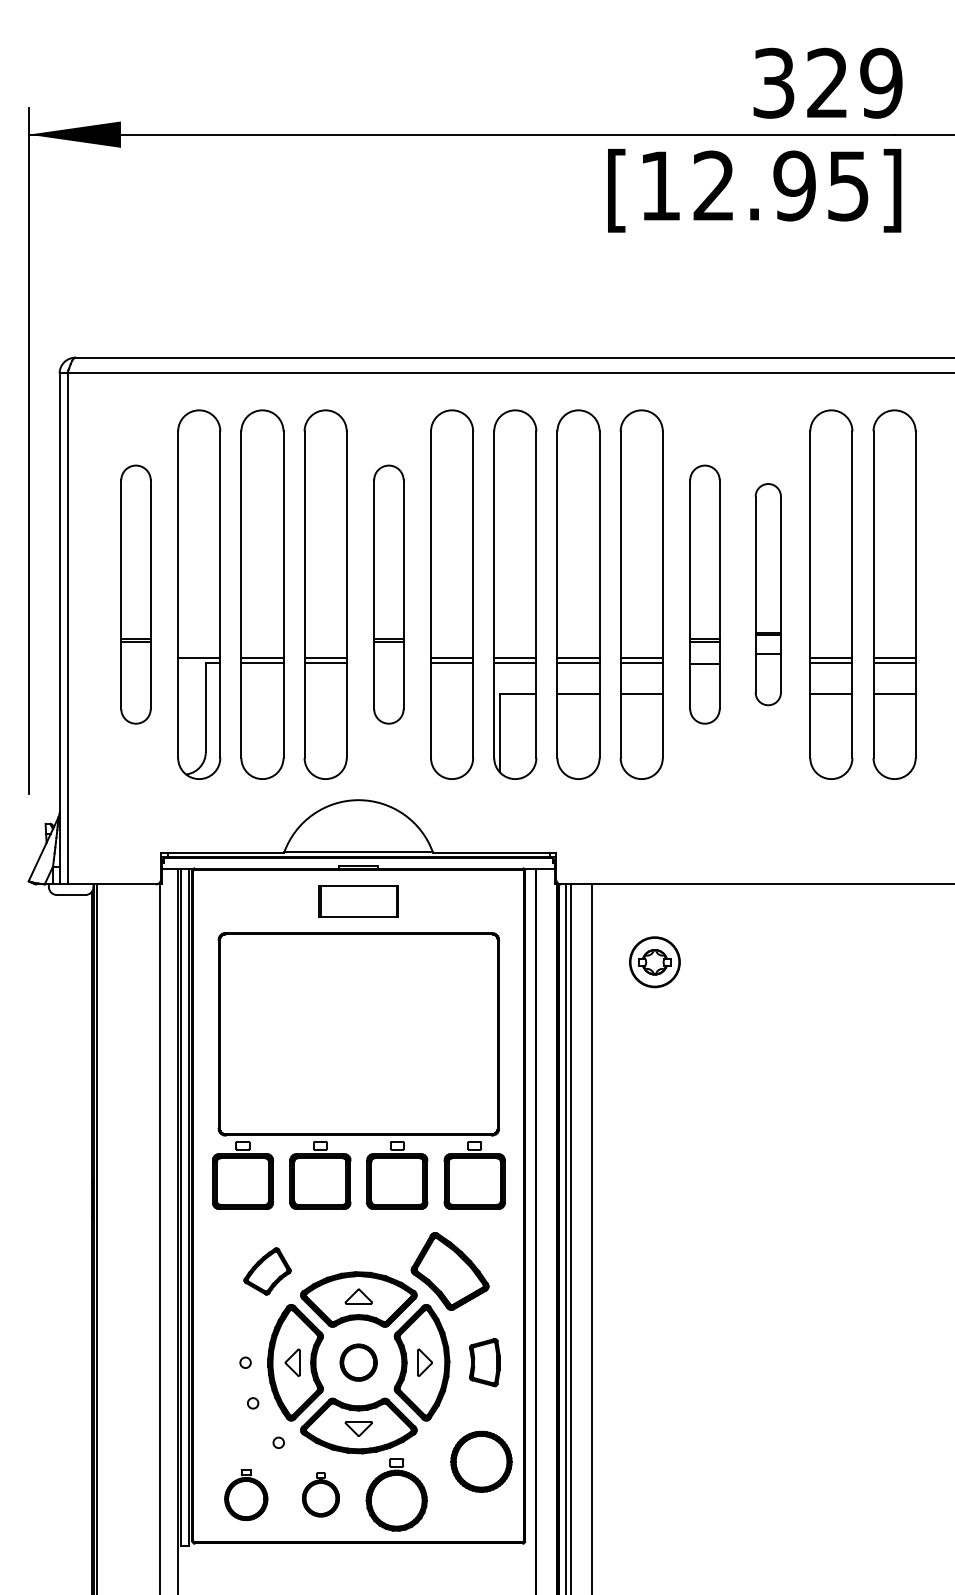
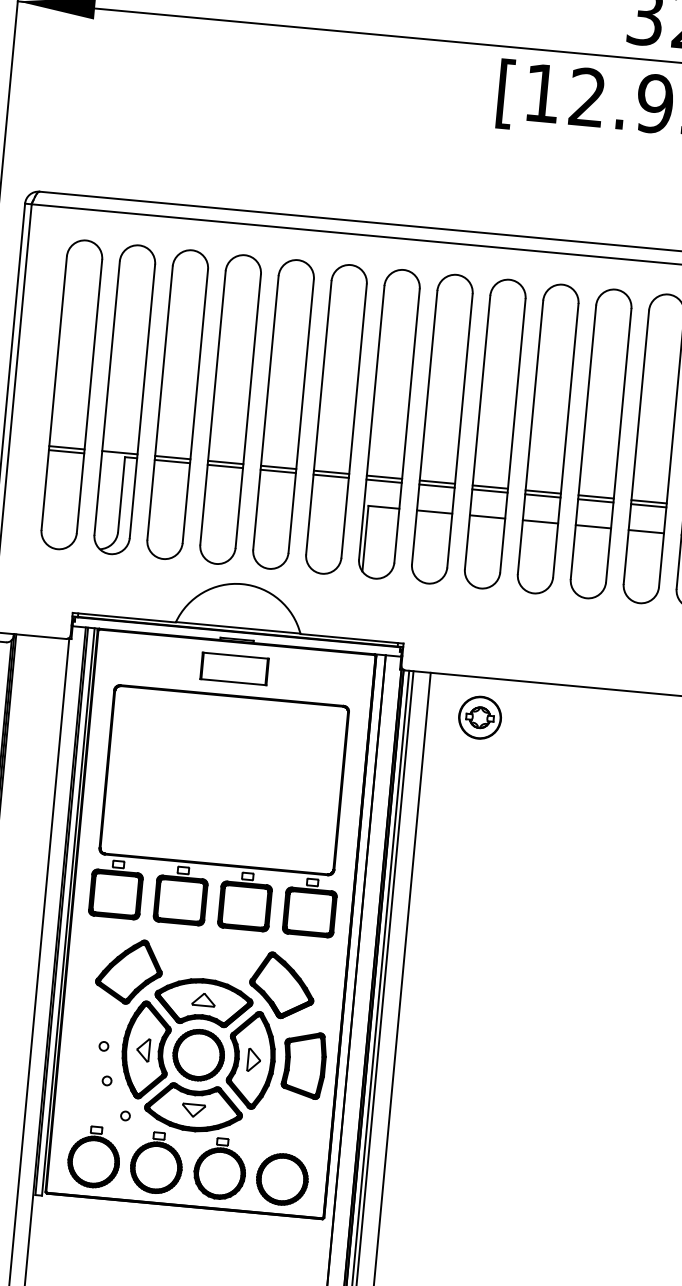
part: (135, 594) -> (71, 394), size x1.43
part: (388, 594) -> (283, 414), size x1.43
part: (704, 594) -> (547, 438), size x1.43
part: (768, 594) -> (601, 443), size x1.67
part: (654, 962) -> (479, 717), moved
part: (267, 1271) -> (129, 971), size x1.67
part: (358, 1362) -> (198, 1054), size x1.67
part: (484, 1362) -> (303, 1064), size x1.67
part: (481, 1461) -> (282, 1179), moved
part: (246, 1494) -> (94, 1156), size x1.43
part: (320, 1494) -> (156, 1162), size x1.67

